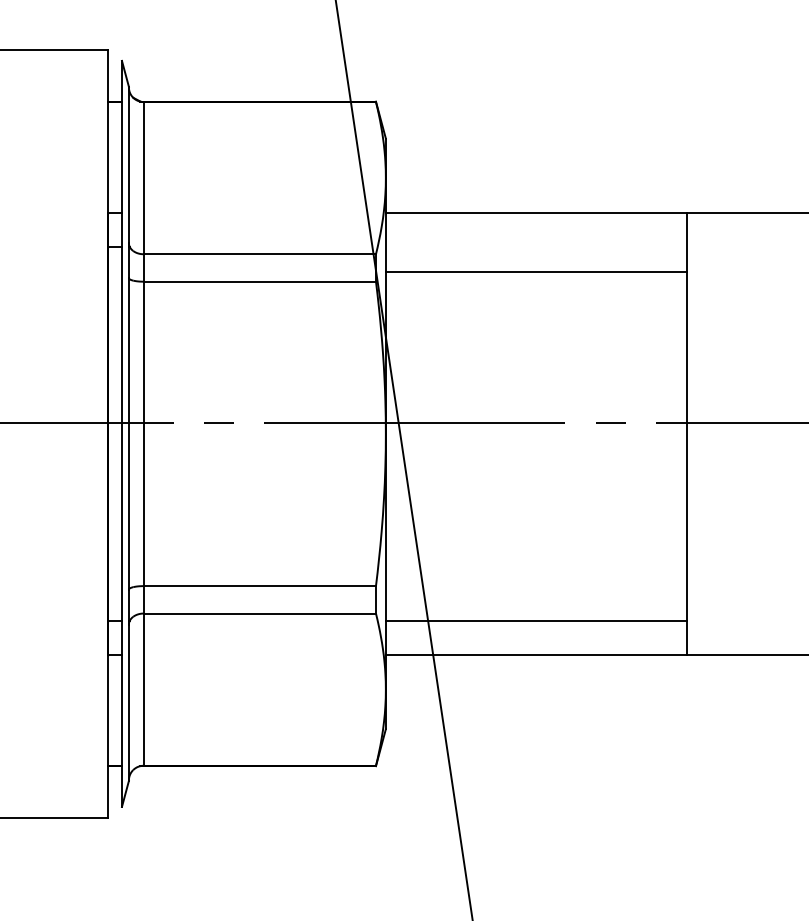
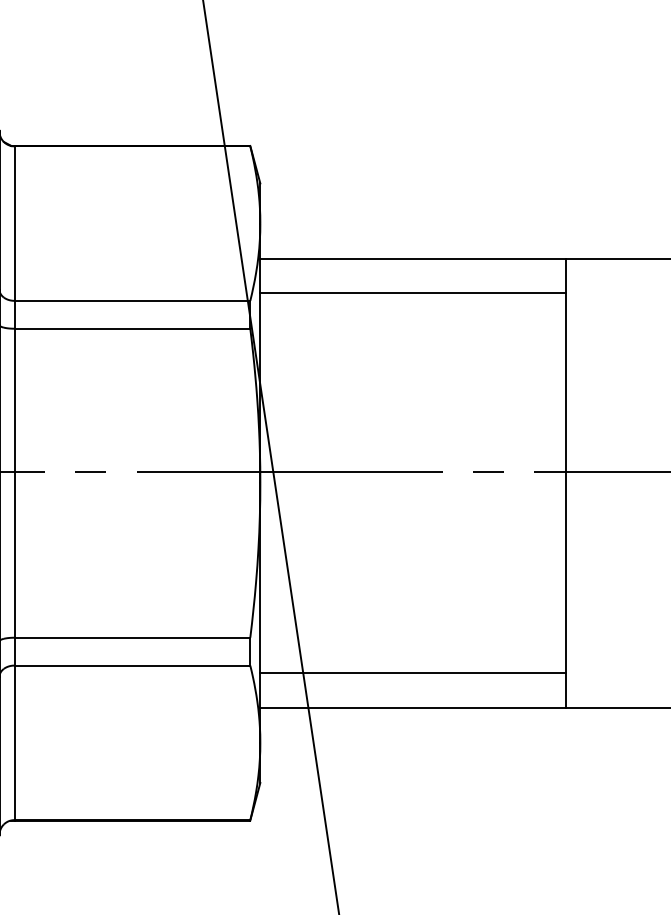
line: (536, 271) -> (413, 292), moved

